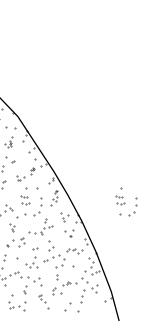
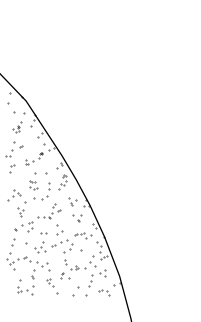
part: (126, 201) -> (134, 186), removed
part: (96, 307) -> (104, 292), added

